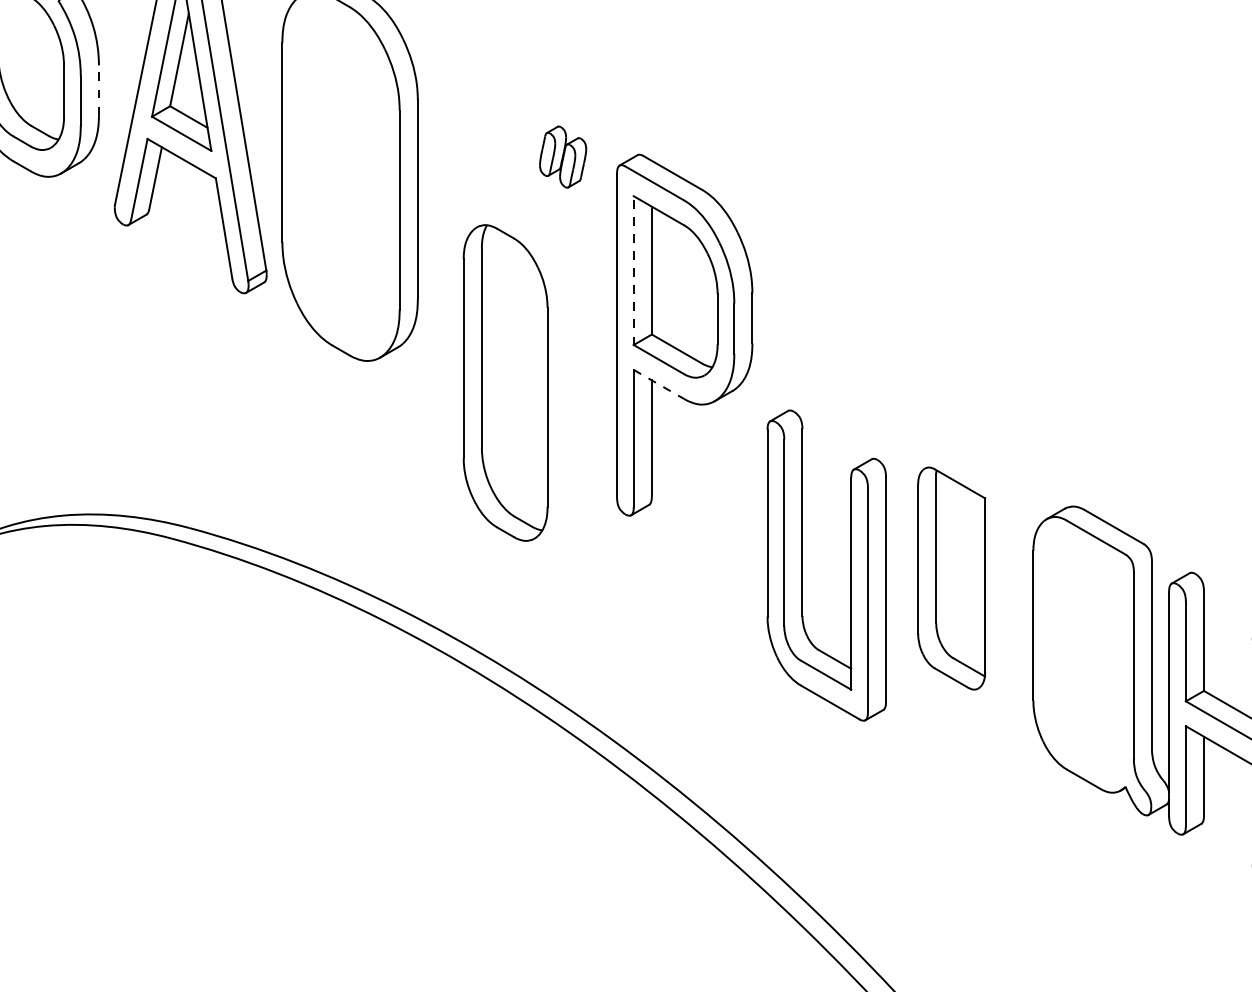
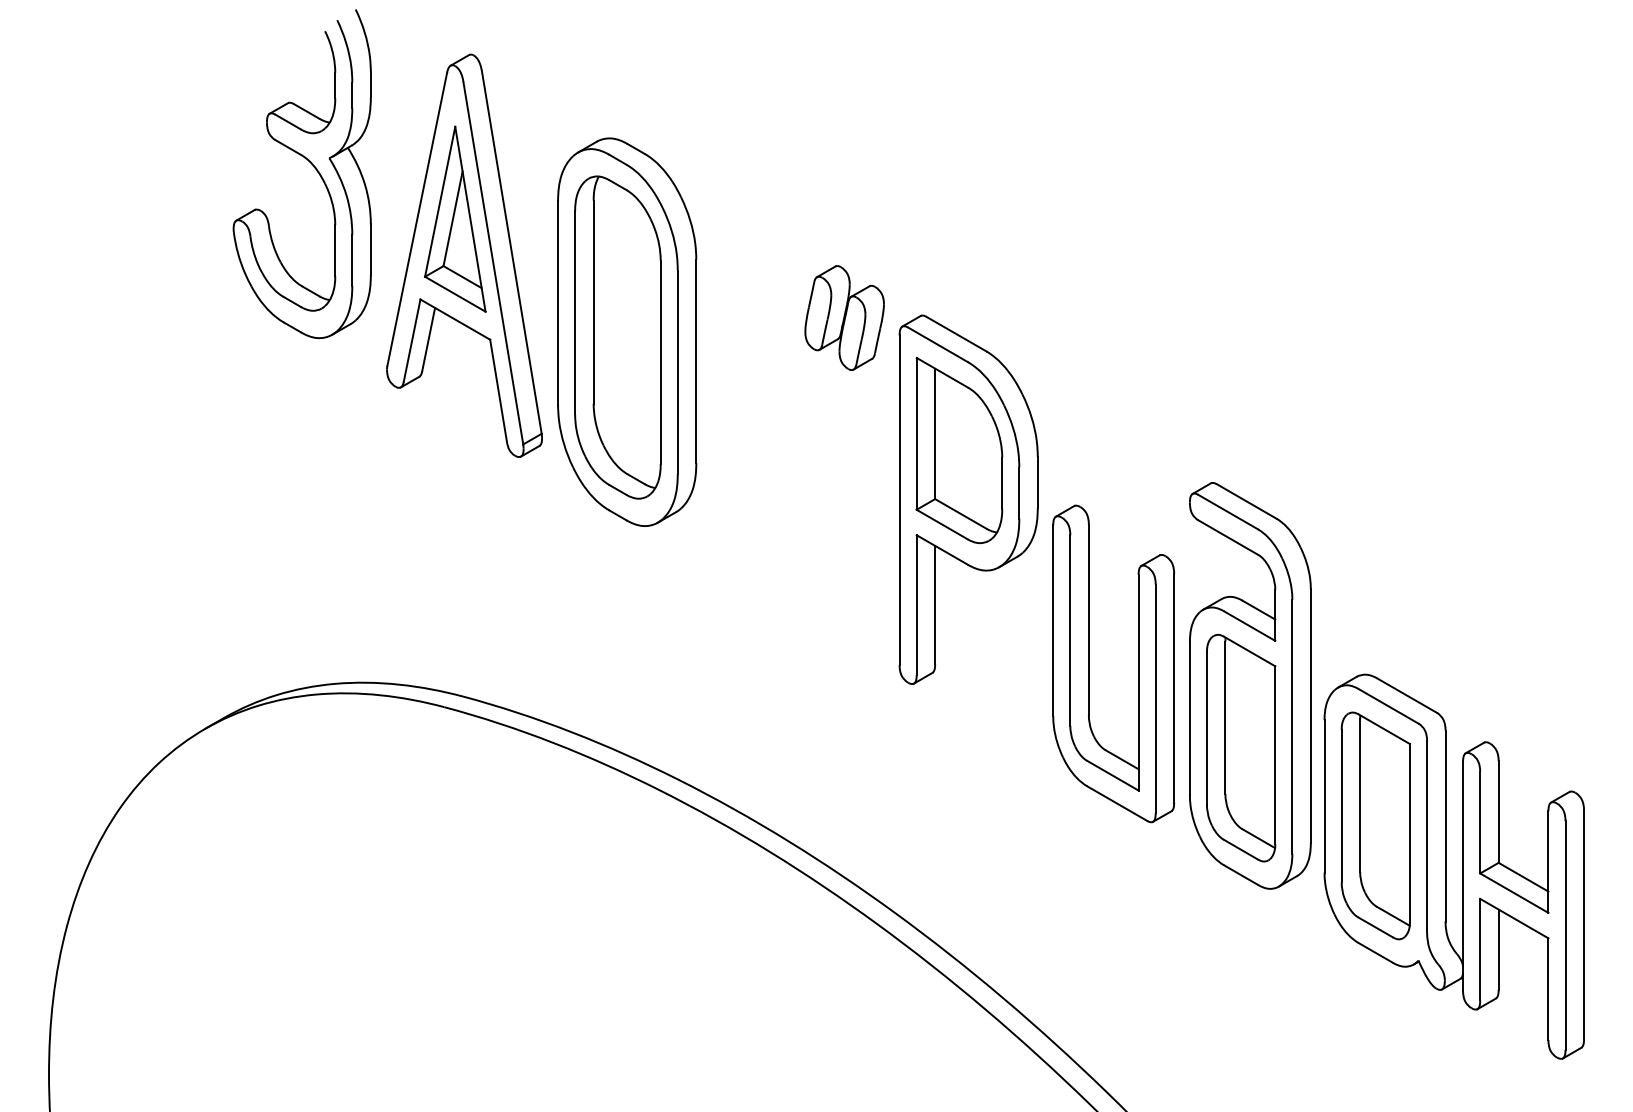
line: (98, 89) -> (370, 249), dashed -> solid
part: (563, 156) -> (844, 317), size x1.67
line: (633, 270) -> (916, 433), dashed -> solid
part: (505, 382) -> (617, 337), moved
line: (659, 383) -> (942, 549), dashed -> solid
part: (960, 517) -> (1250, 685), added
part: (803, 565) -> (1089, 663), moved
part: (1083, 654) -> (1375, 825), added

